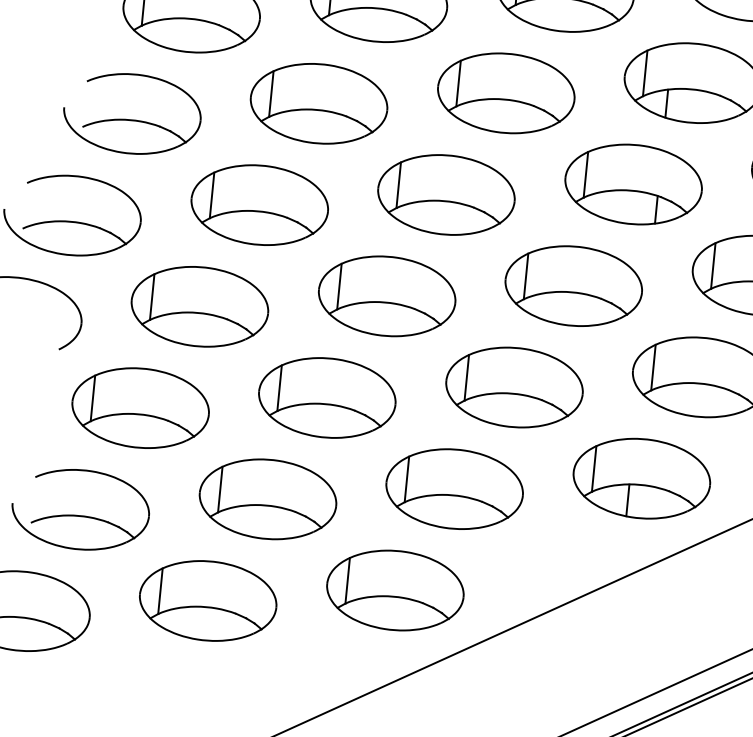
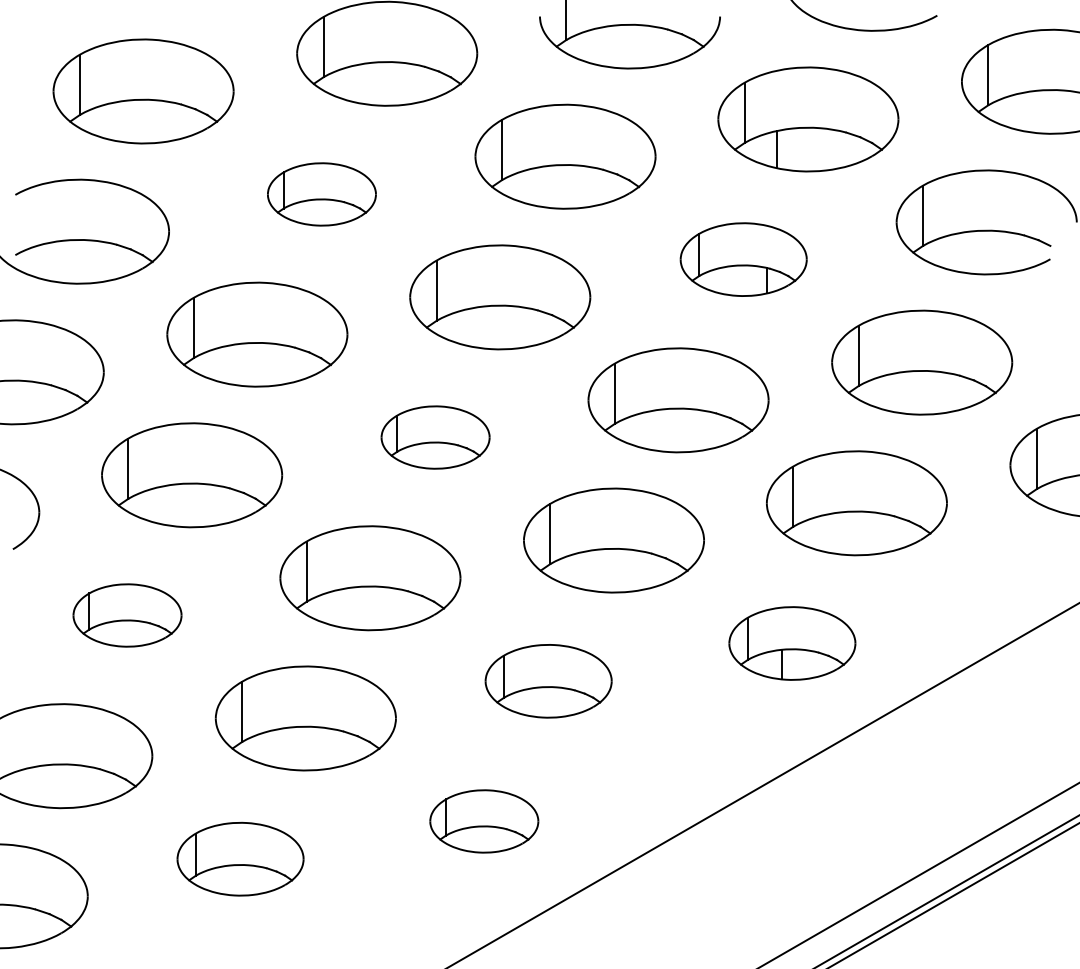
part: (318, 103) -> (321, 194), size x0.6
part: (633, 184) -> (743, 259), size x0.7
part: (387, 296) -> (435, 437), size x0.6
part: (140, 408) -> (127, 615), size x0.6
part: (642, 478) -> (792, 643), size x0.7
part: (454, 489) -> (548, 681), size x0.7
part: (395, 590) -> (484, 821), size x0.6
part: (208, 601) -> (240, 859), size x0.7

